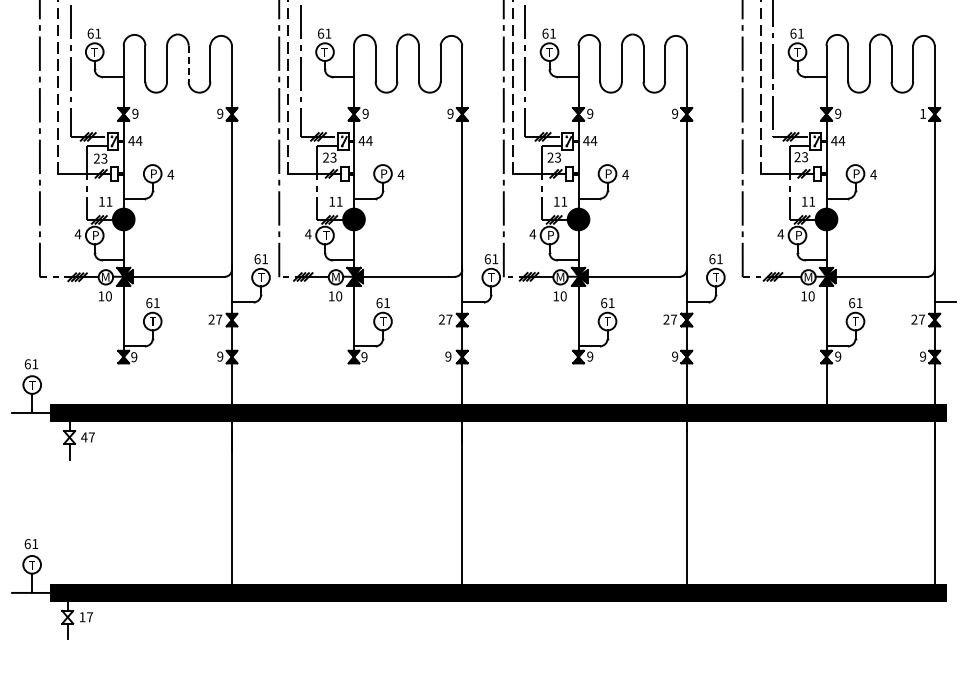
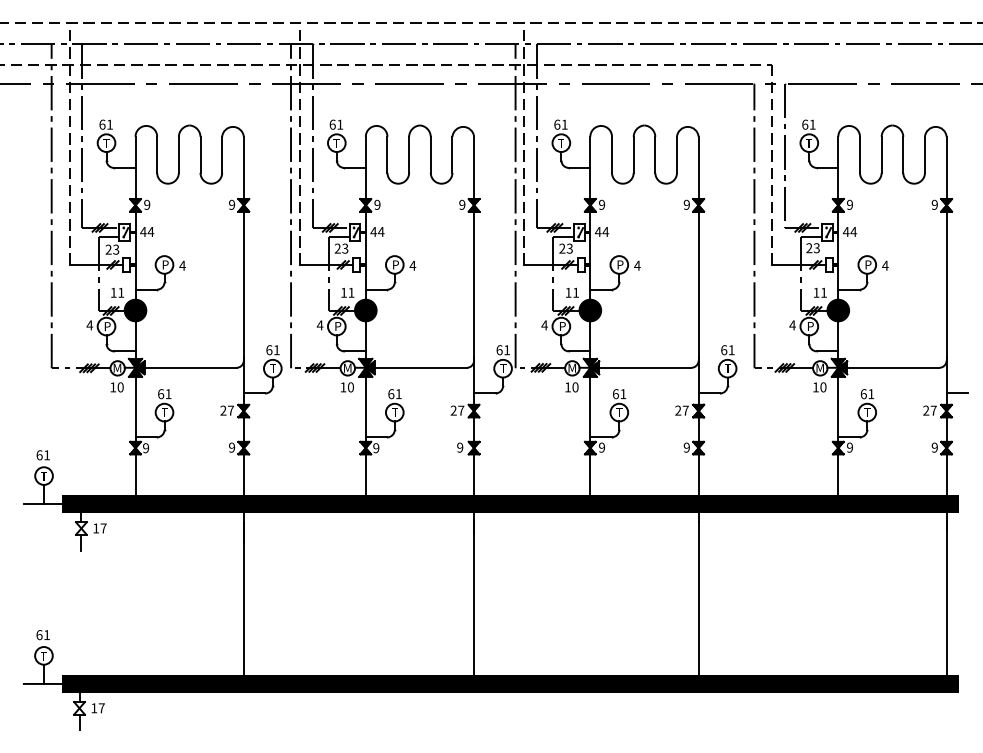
line: (188, 64) -> (200, 155), dashed -> solid
text: (922, 113) -> (934, 204), 1 -> 9
text: (326, 235) -> (338, 326), Т -> P
line: (123, 383) -> (135, 474), added
line: (353, 383) -> (365, 474), added
line: (578, 383) -> (590, 474), added
text: (83, 437) -> (95, 528), 47 -> 17

